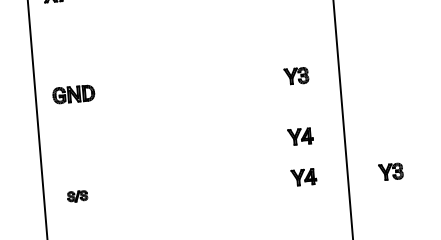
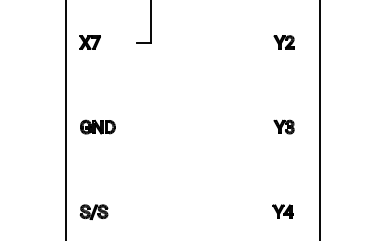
part: (299, 136) -> (282, 177), removed
part: (390, 171) -> (355, 212), removed
part: (76, 195) -> (93, 211), size x1.67

